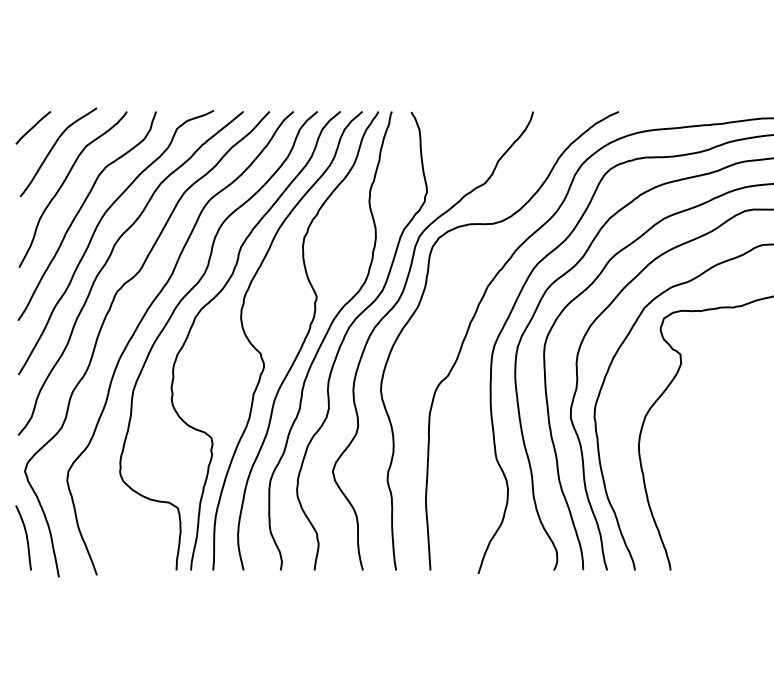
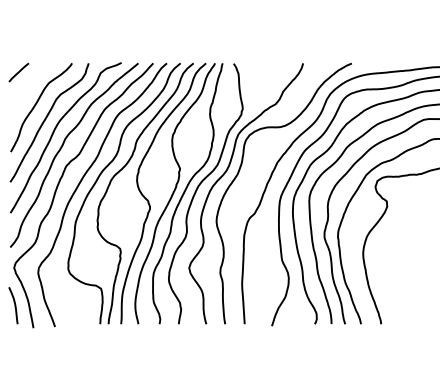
curve: (55, 147) -> (31, 83), removed

